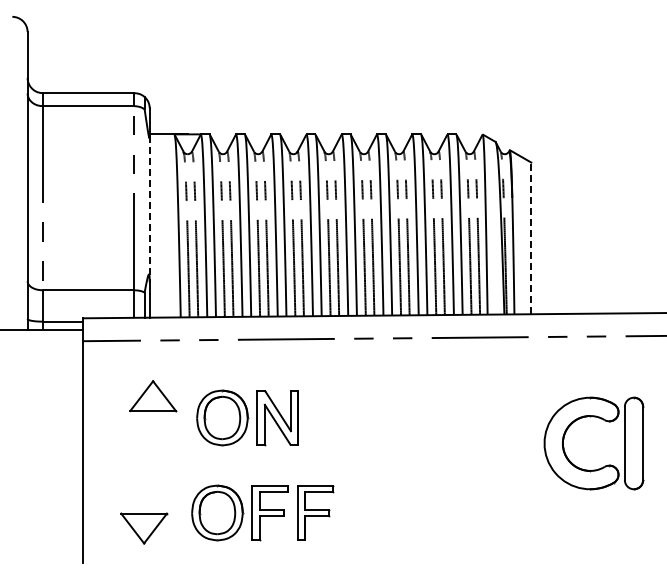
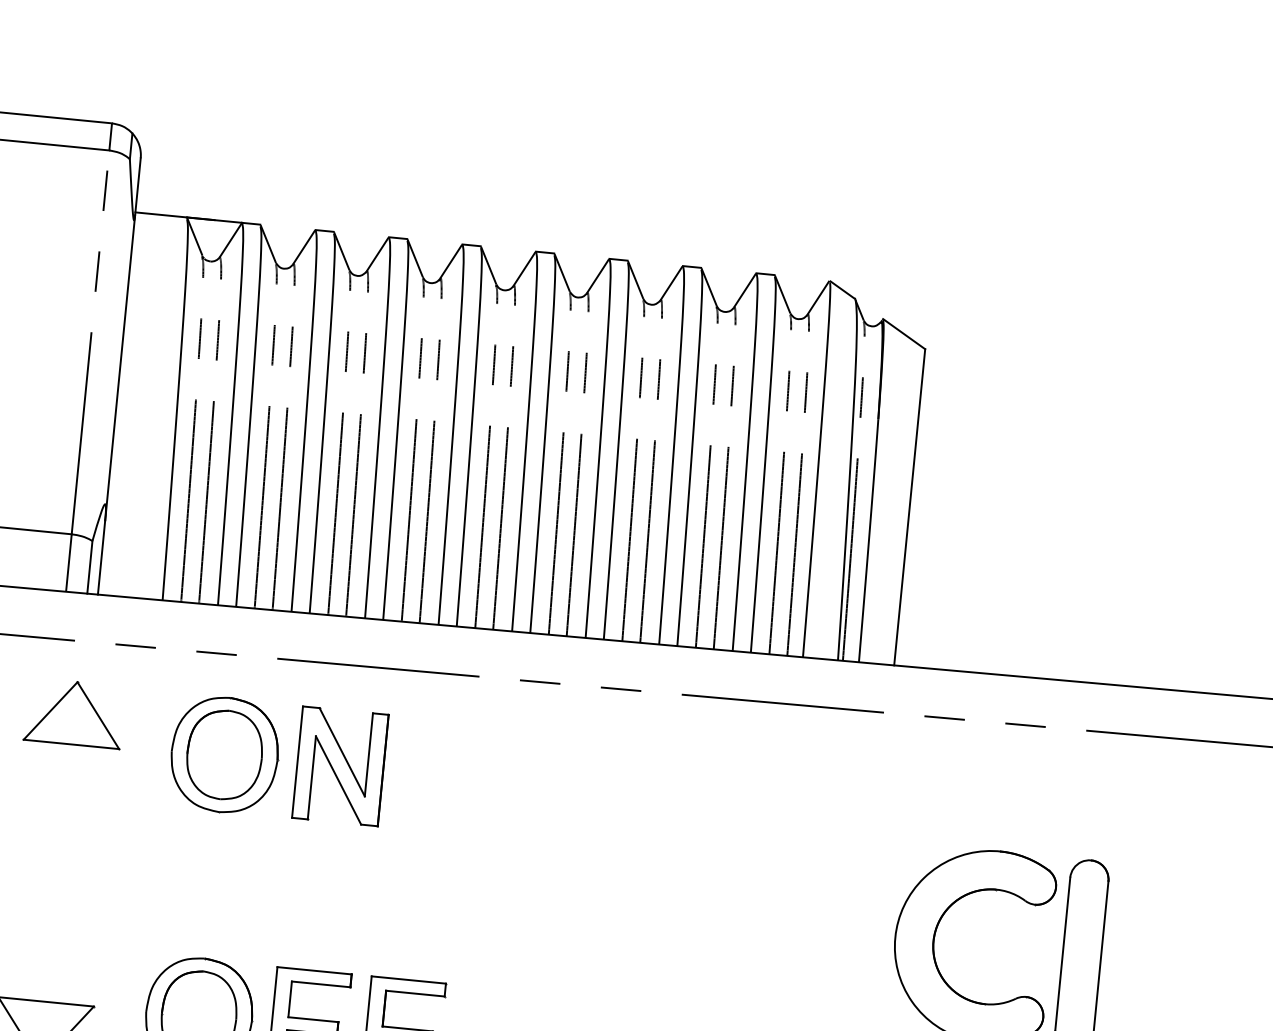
line: (149, 209) -> (119, 368), dashed -> solid
line: (531, 238) -> (910, 507), dashed -> solid
part: (153, 396) -> (75, 714), moved
part: (247, 417) -> (277, 759), moved

